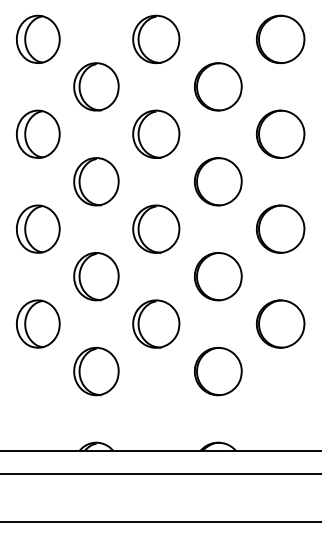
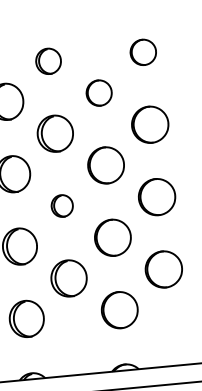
part: (156, 39) -> (48, 61), size x0.7
part: (280, 39) -> (143, 52), size x0.7
part: (217, 86) -> (98, 92), size x0.7
part: (156, 228) -> (62, 205), size x0.6

